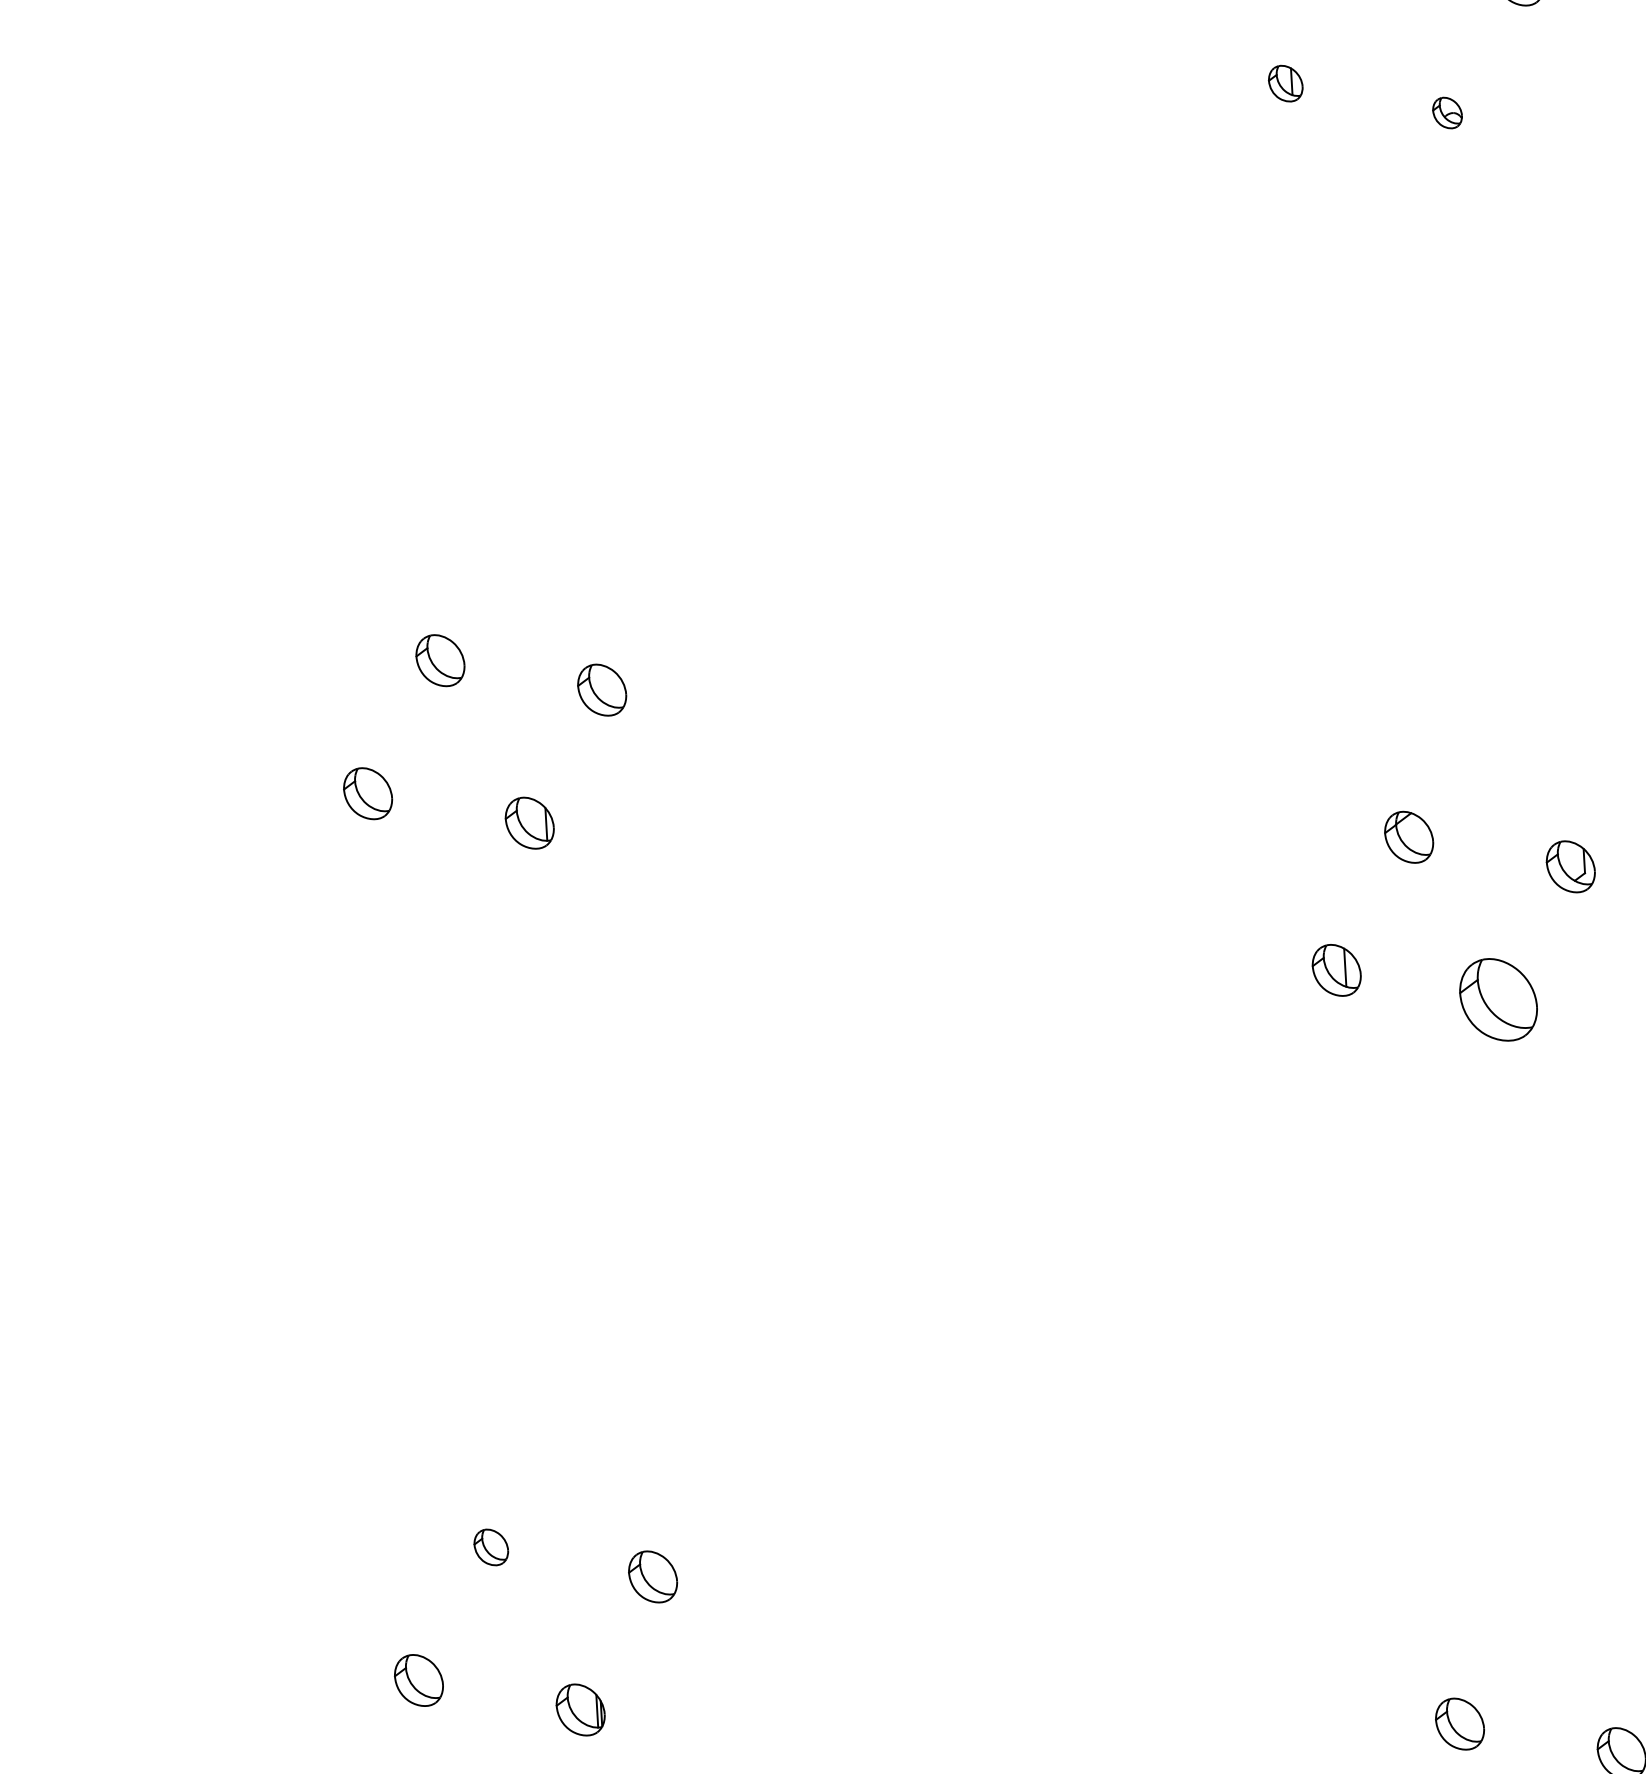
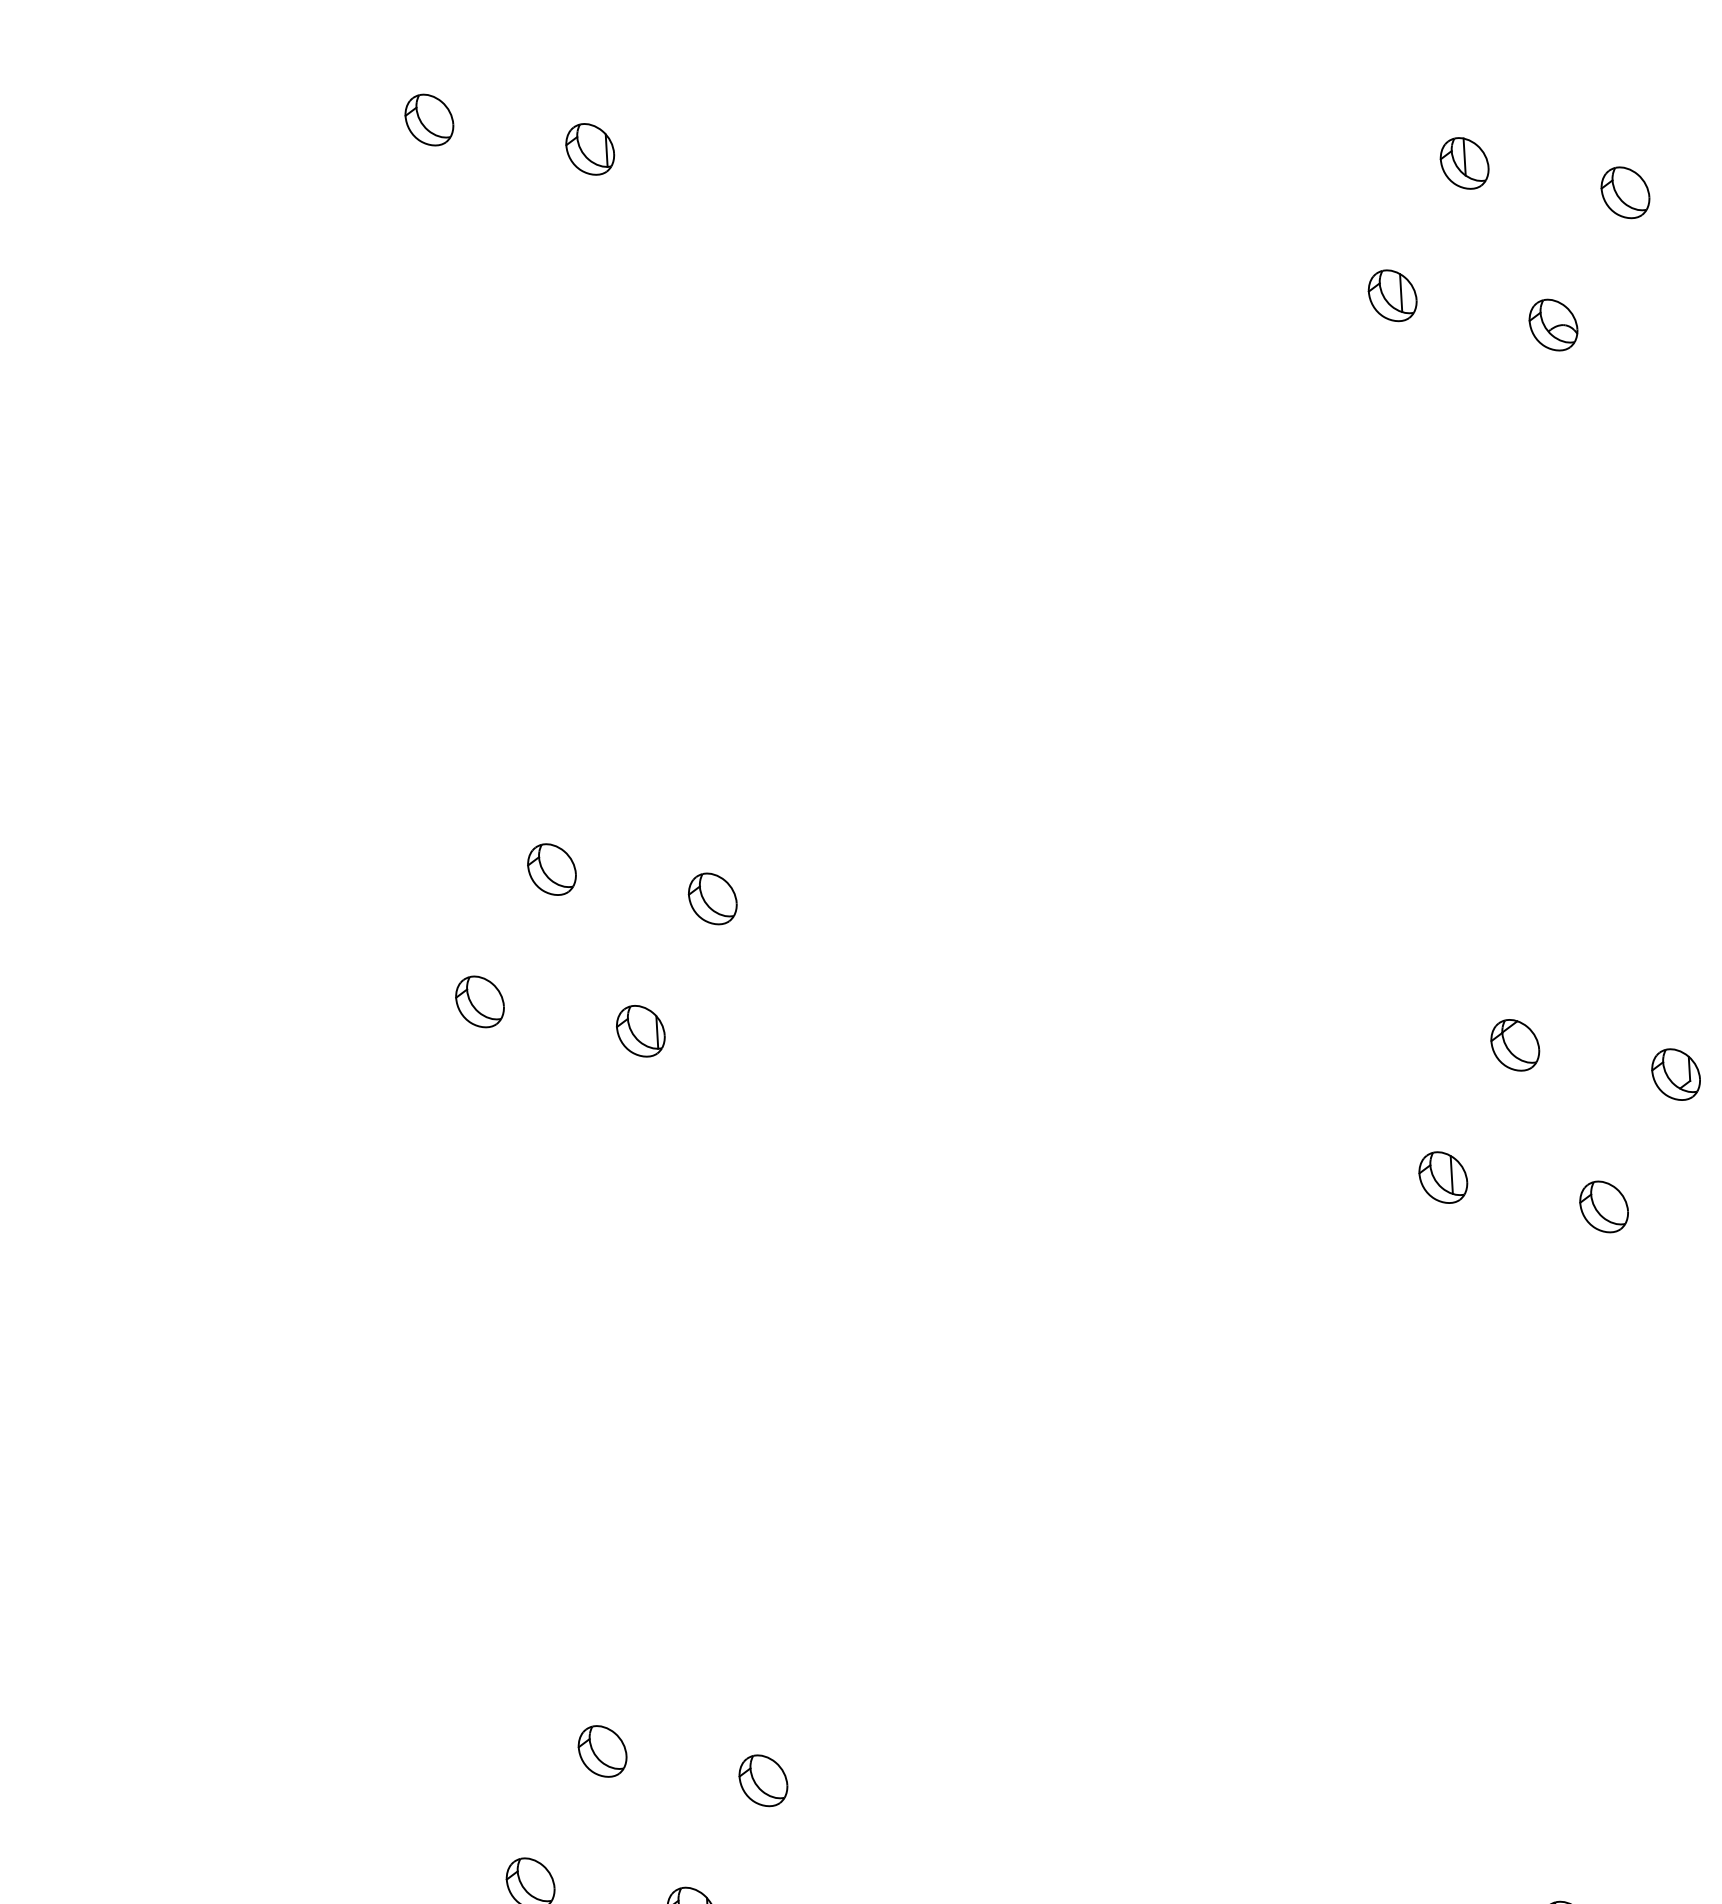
part: (1285, 83) -> (1392, 295), size x1.43
part: (1447, 112) -> (1553, 324), size x1.67
part: (1497, 999) -> (1603, 1206), size x0.62
part: (491, 1547) -> (602, 1751), size x1.43

